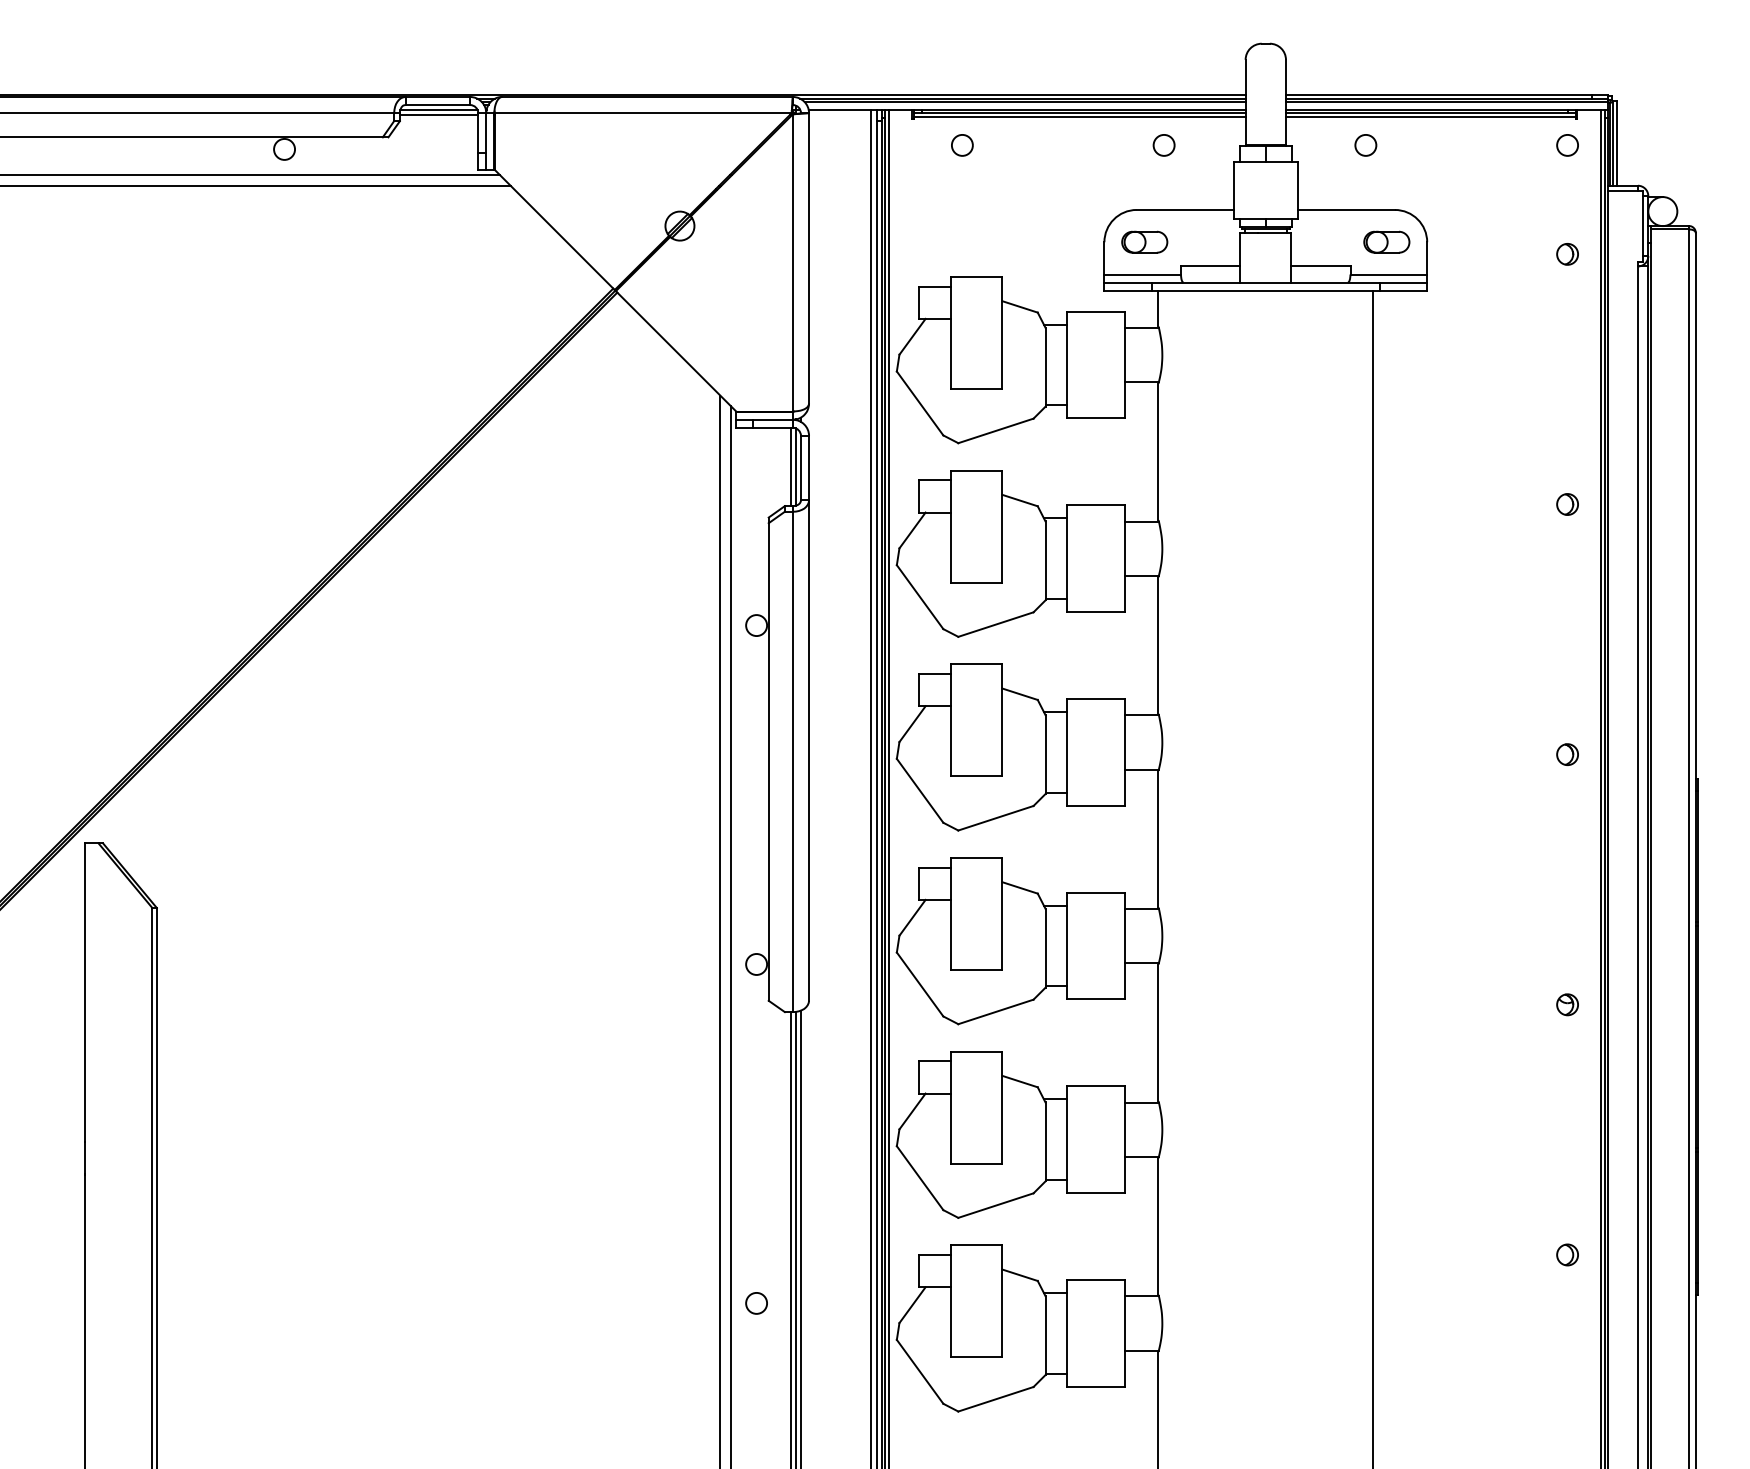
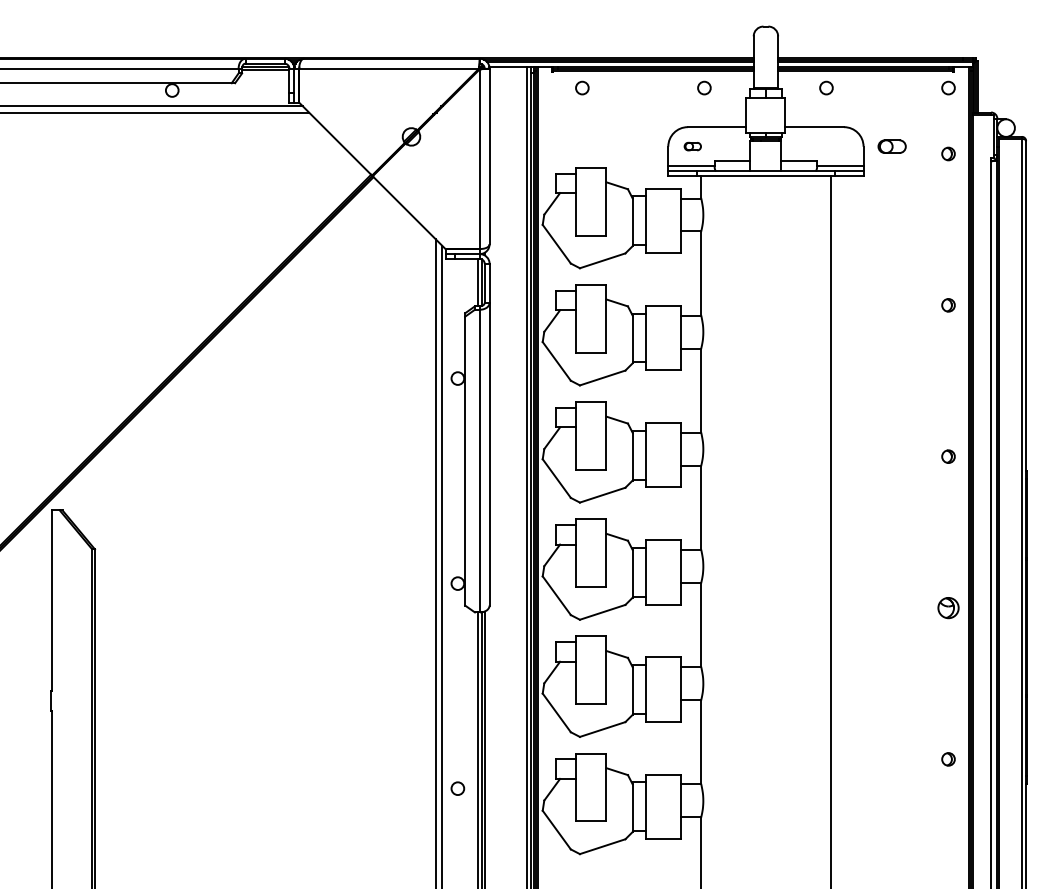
part: (1144, 241) -> (692, 146), size x0.6
part: (1385, 241) -> (891, 146), moved
part: (1567, 1003) -> (948, 607), size x1.6

